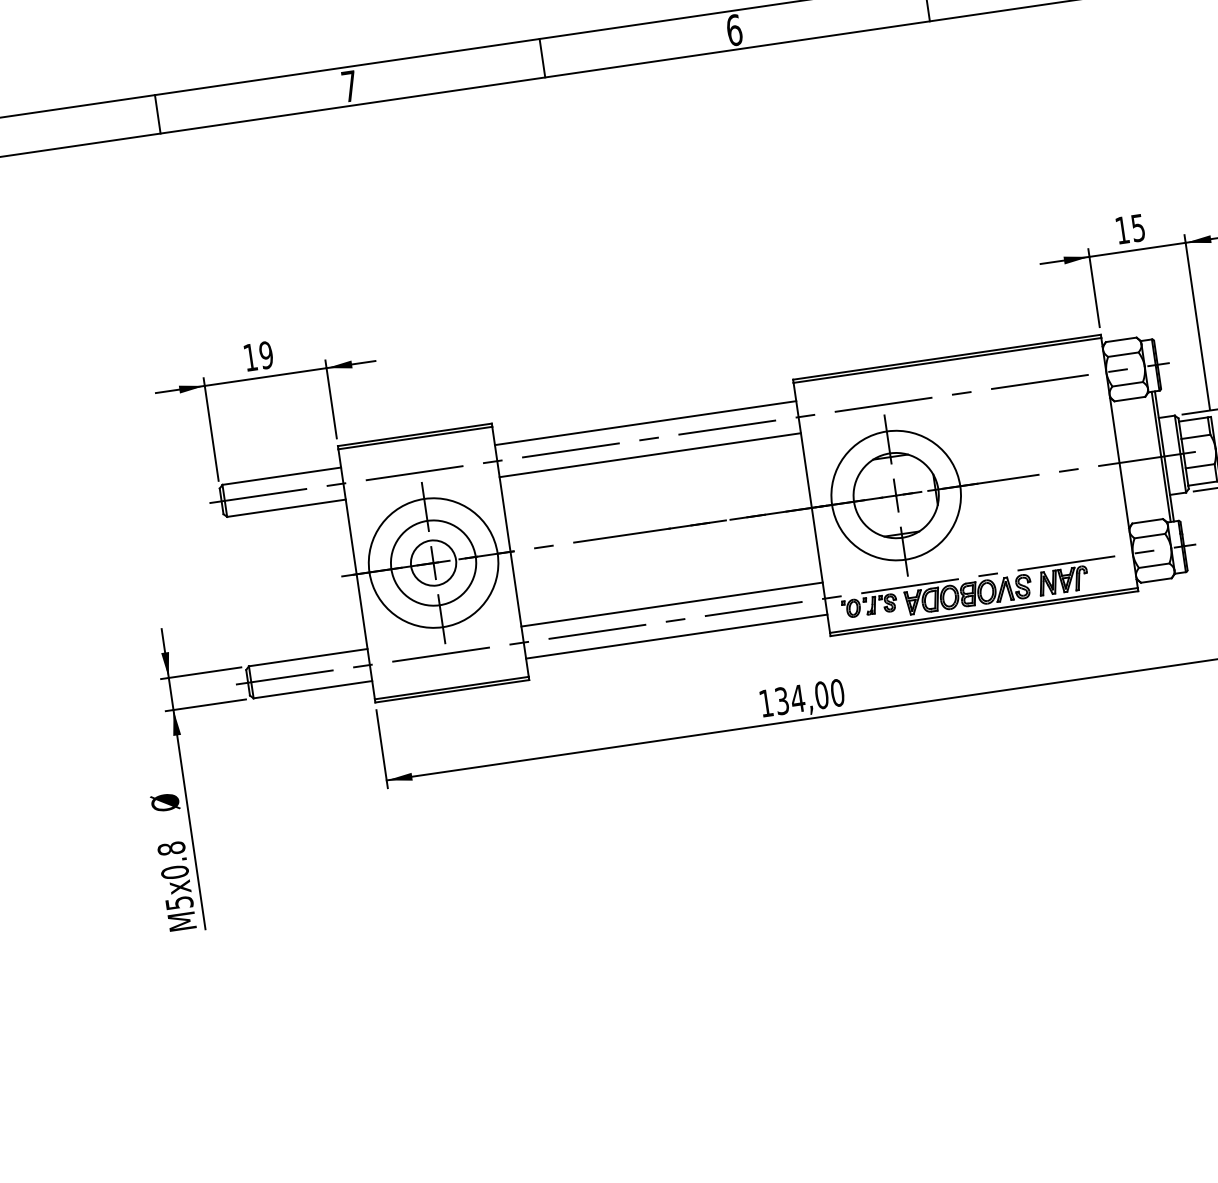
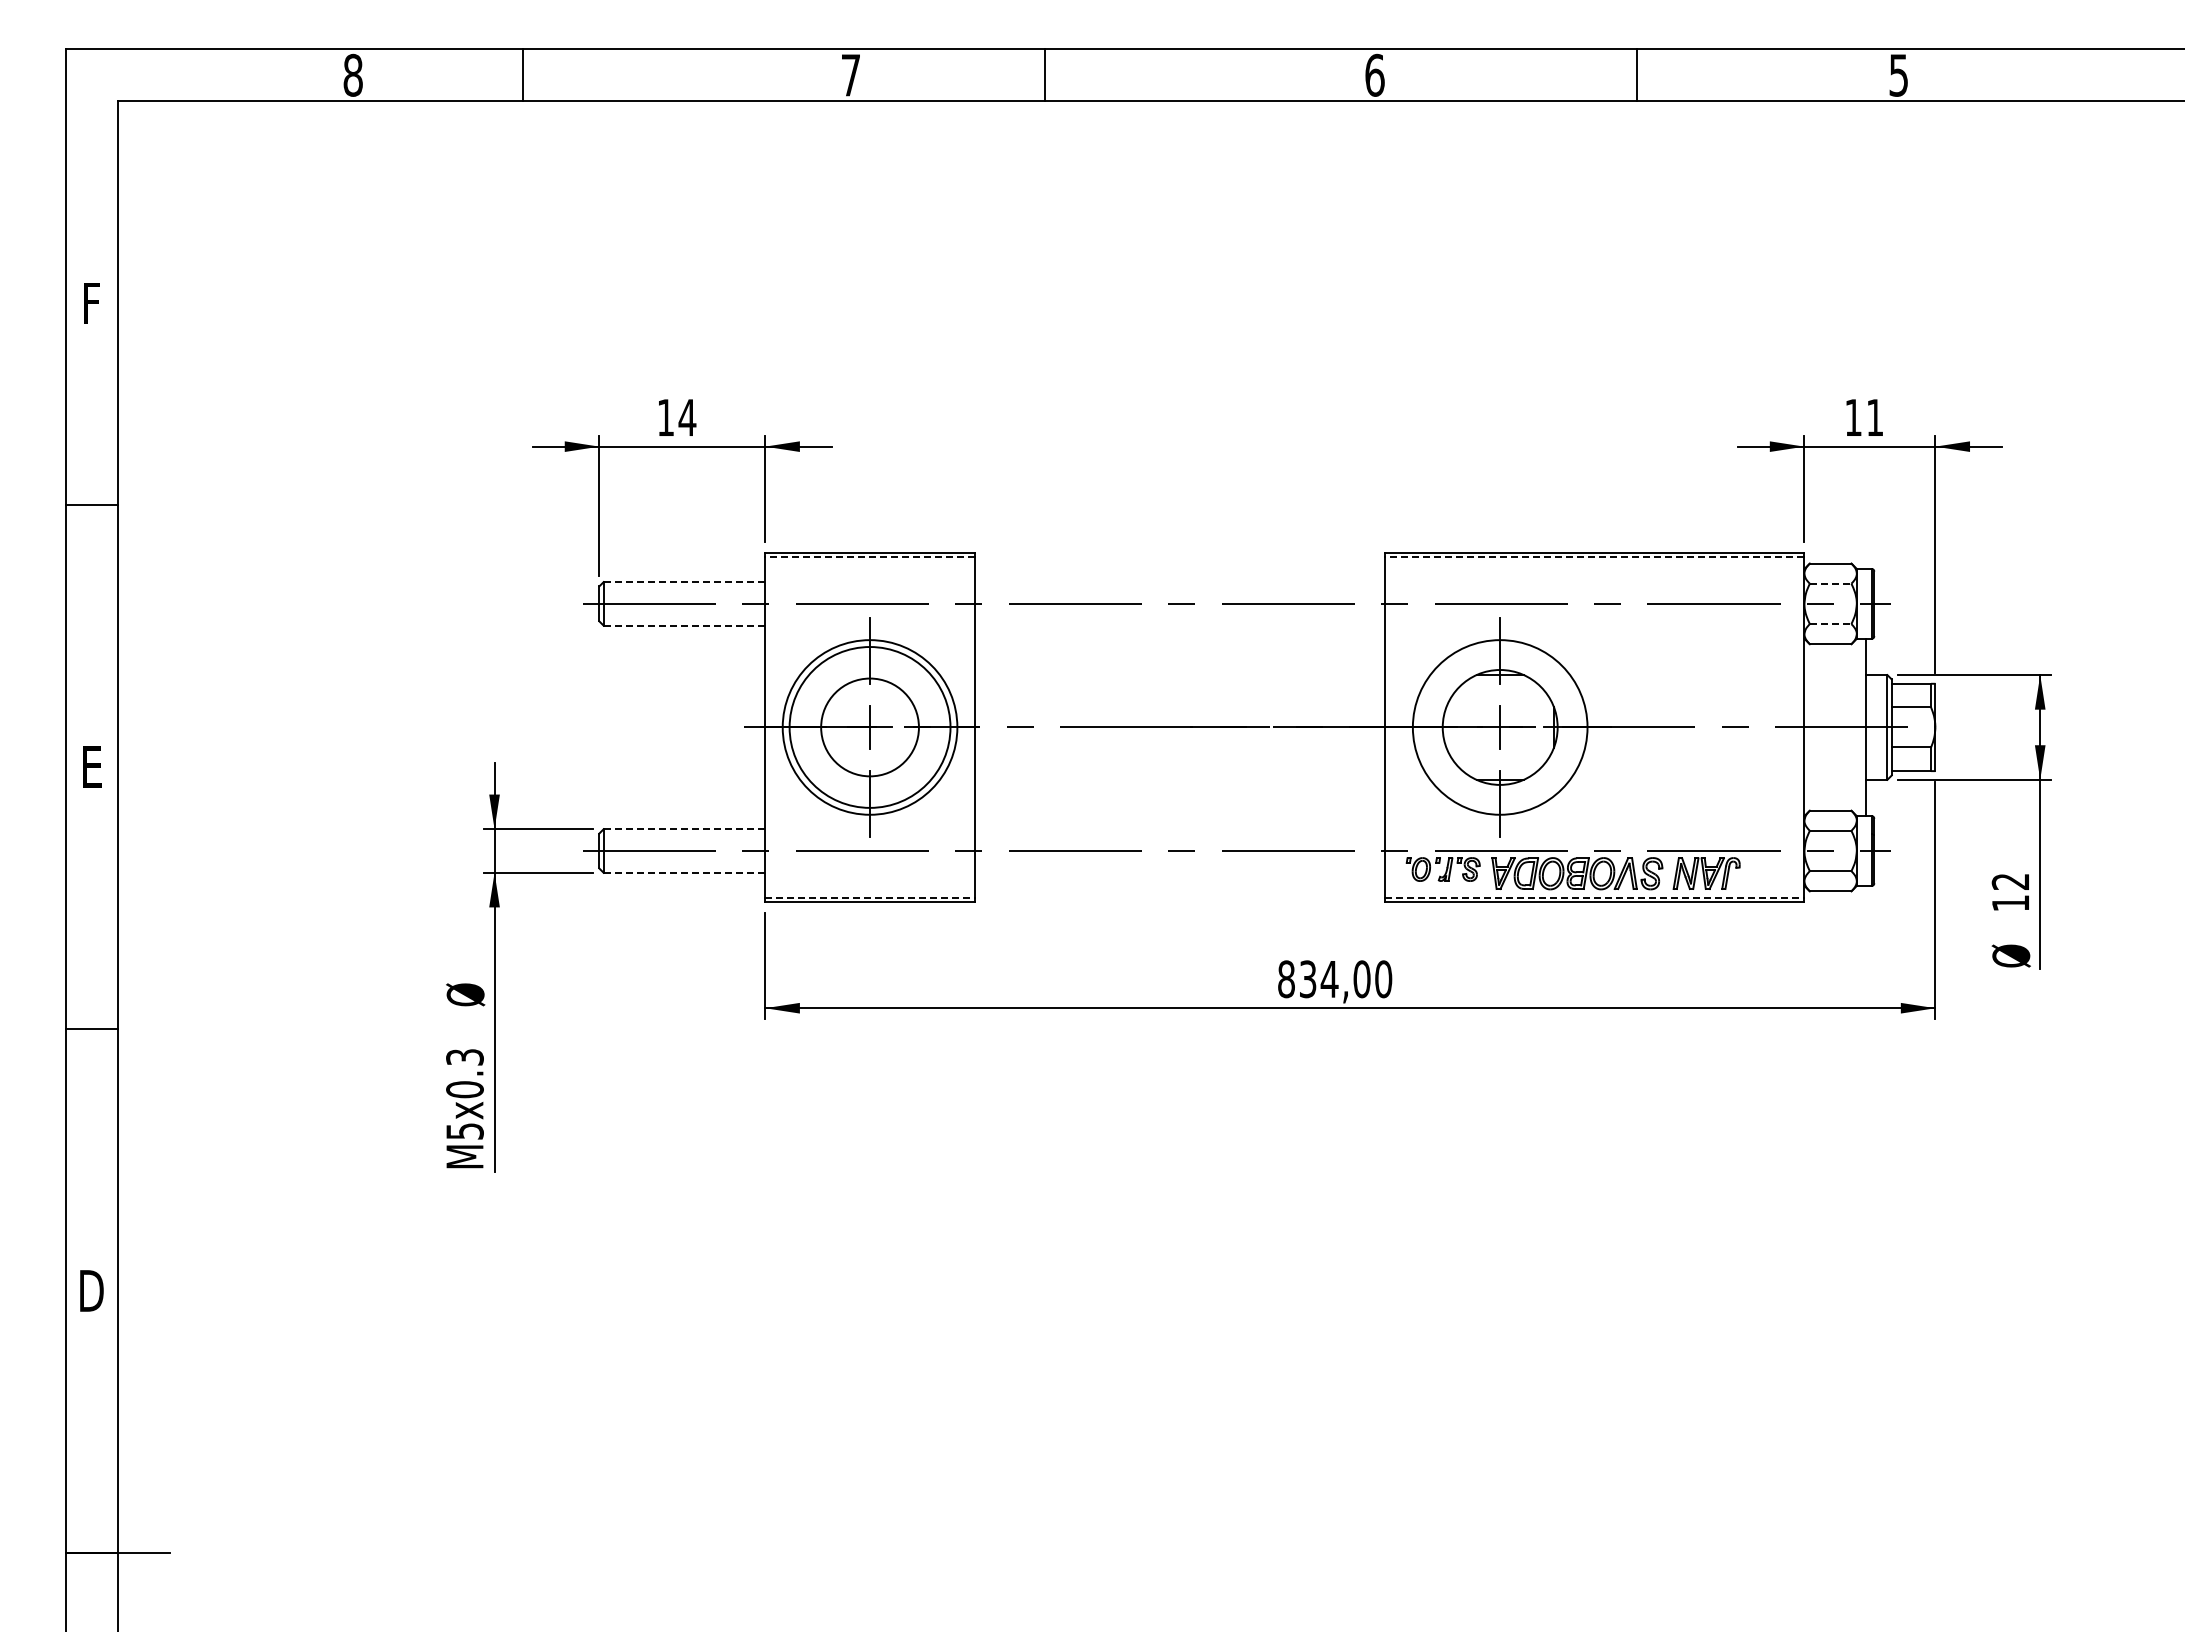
line: (542, 58) -> (1045, 75), moved
line: (157, 114) -> (522, 75), moved
text: (1137, 227) -> (1874, 417), 15 -> 11
line: (1123, 354) -> (1830, 583), solid -> dashed
text: (266, 355) -> (687, 417), 19 -> 14
line: (947, 360) -> (1594, 557), solid -> dashed
line: (1127, 384) -> (1830, 624), solid -> dashed
line: (645, 423) -> (1179, 582), removed
line: (415, 438) -> (870, 557), solid -> dashed
line: (649, 455) -> (1179, 625), removed
line: (1161, 456) -> (1861, 727), removed
line: (281, 476) -> (684, 582), solid -> dashed
line: (286, 508) -> (684, 625), solid -> dashed
circle: (433, 563) -> (869, 727), size x1.4
circle: (433, 563) -> (869, 727), size x1.6
line: (671, 604) -> (1179, 829), removed
line: (983, 610) -> (1594, 897), solid -> dashed
line: (676, 636) -> (1179, 872), removed
line: (308, 657) -> (684, 829), solid -> dashed
line: (452, 687) -> (870, 897), solid -> dashed
line: (312, 689) -> (684, 872), solid -> dashed
text: (766, 703) -> (1286, 979), 134,00 -> 834,00
text: (171, 848) -> (464, 1056), M5x0.8 -> M5x0.3

